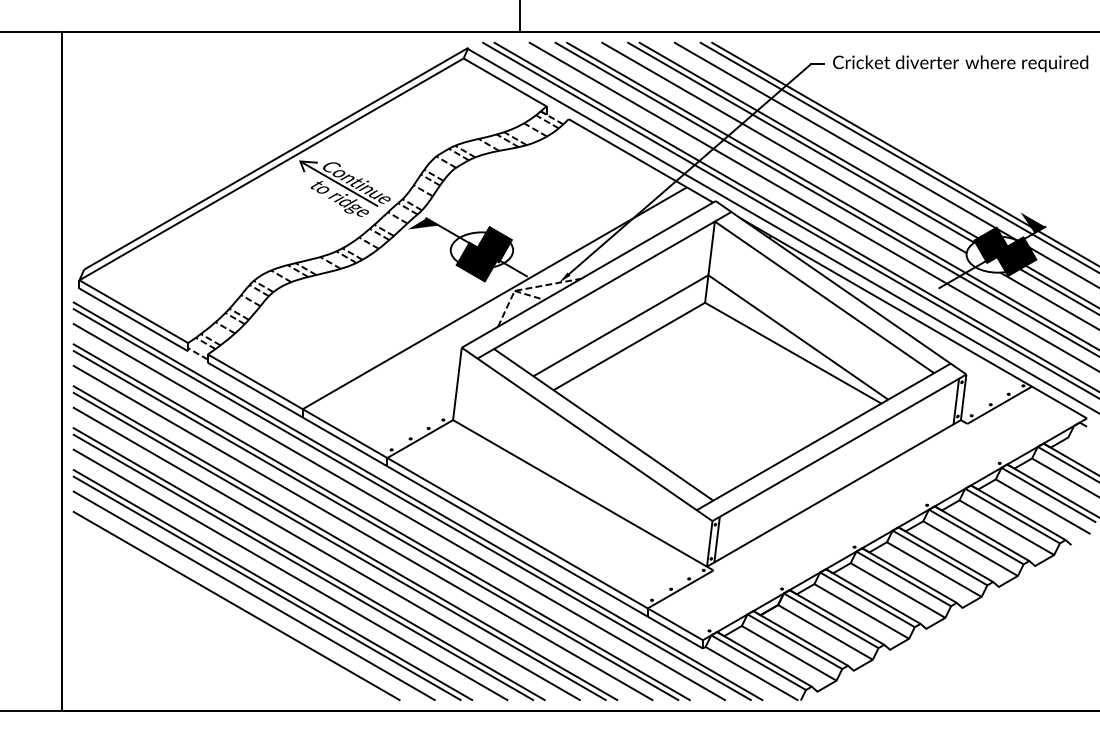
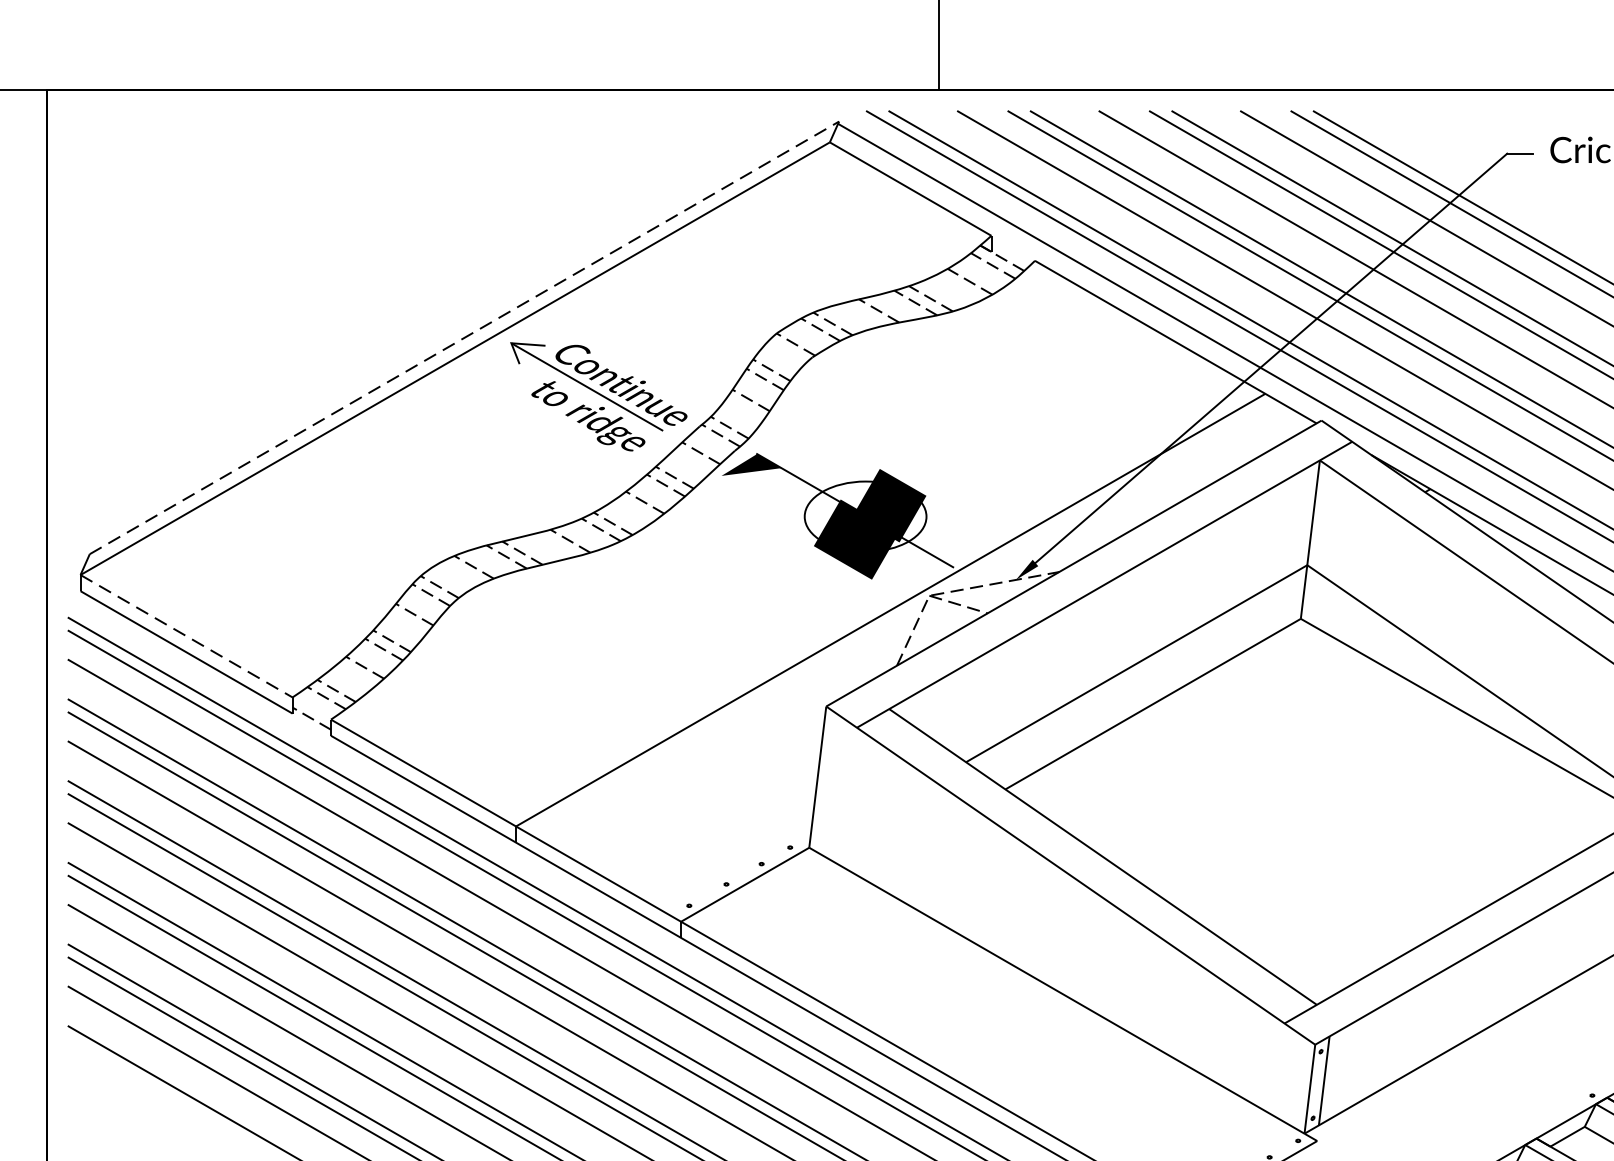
line: (276, 158) -> (464, 337), solid -> dashed
line: (133, 311) -> (185, 635), solid -> dashed

